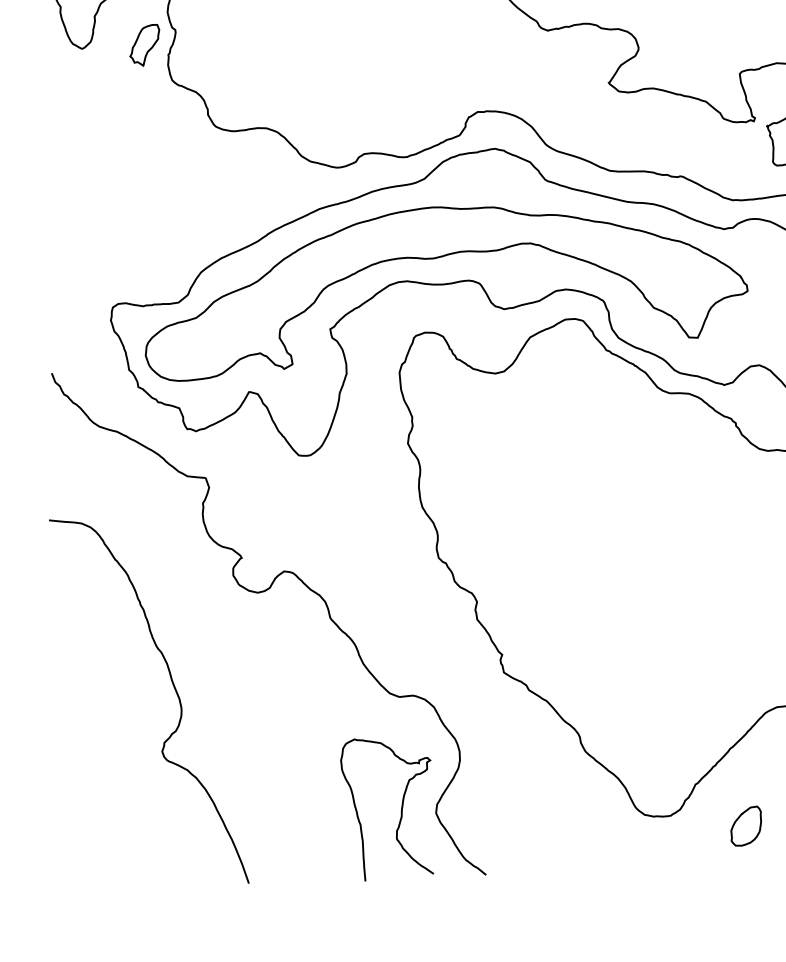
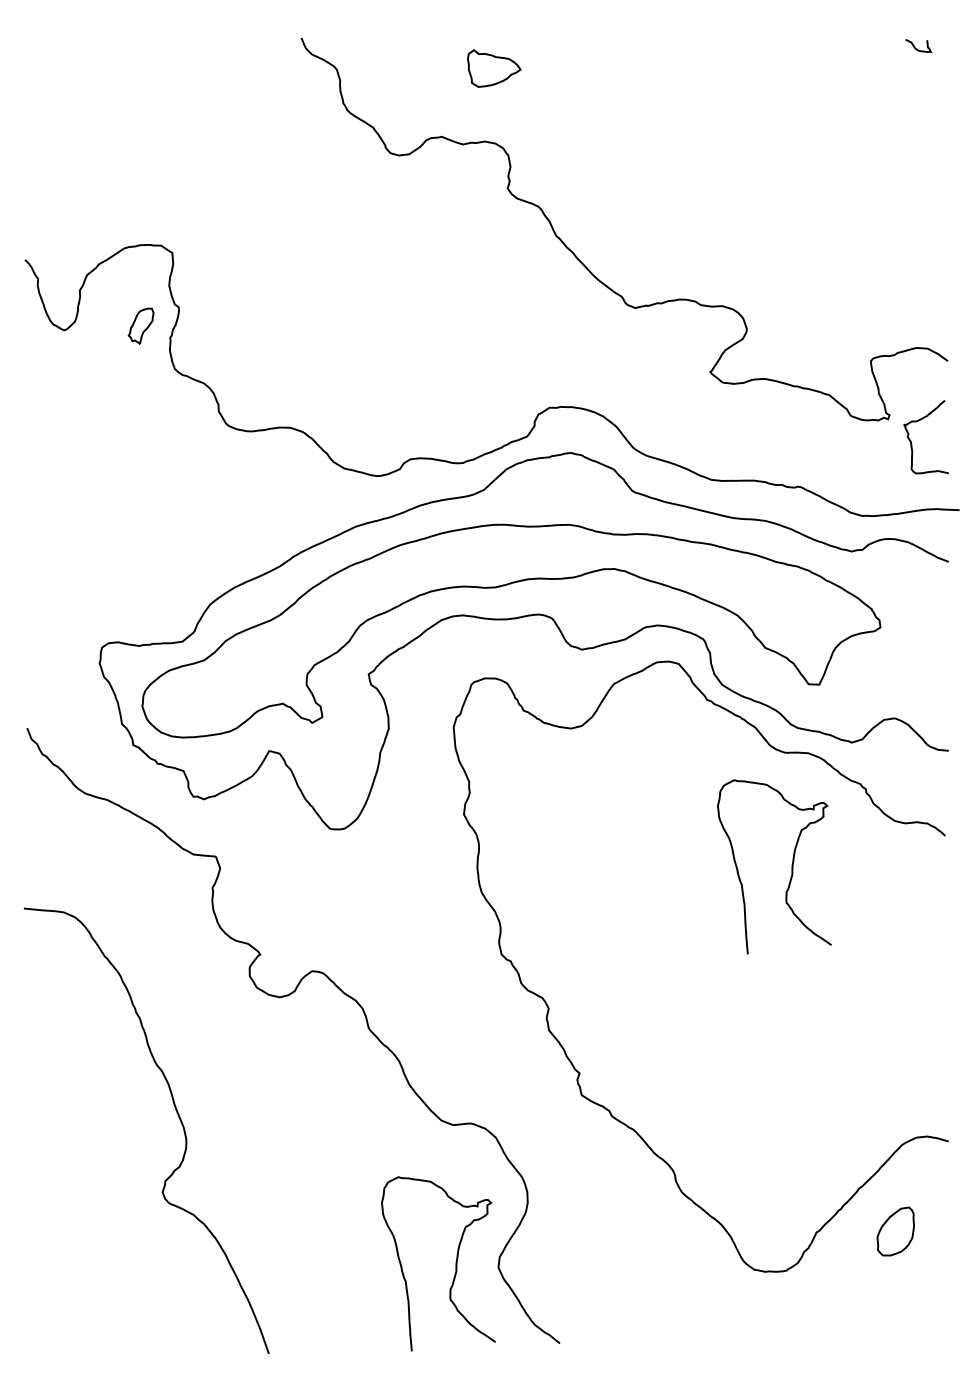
part: (144, 45) -> (140, 326), size x0.7
curve: (675, 486) -> (791, 866), added
part: (746, 826) -> (895, 1231), moved

